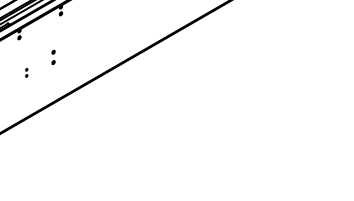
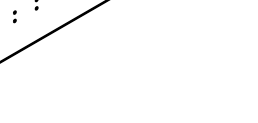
part: (26, 72) -> (14, 16), size x1.67

